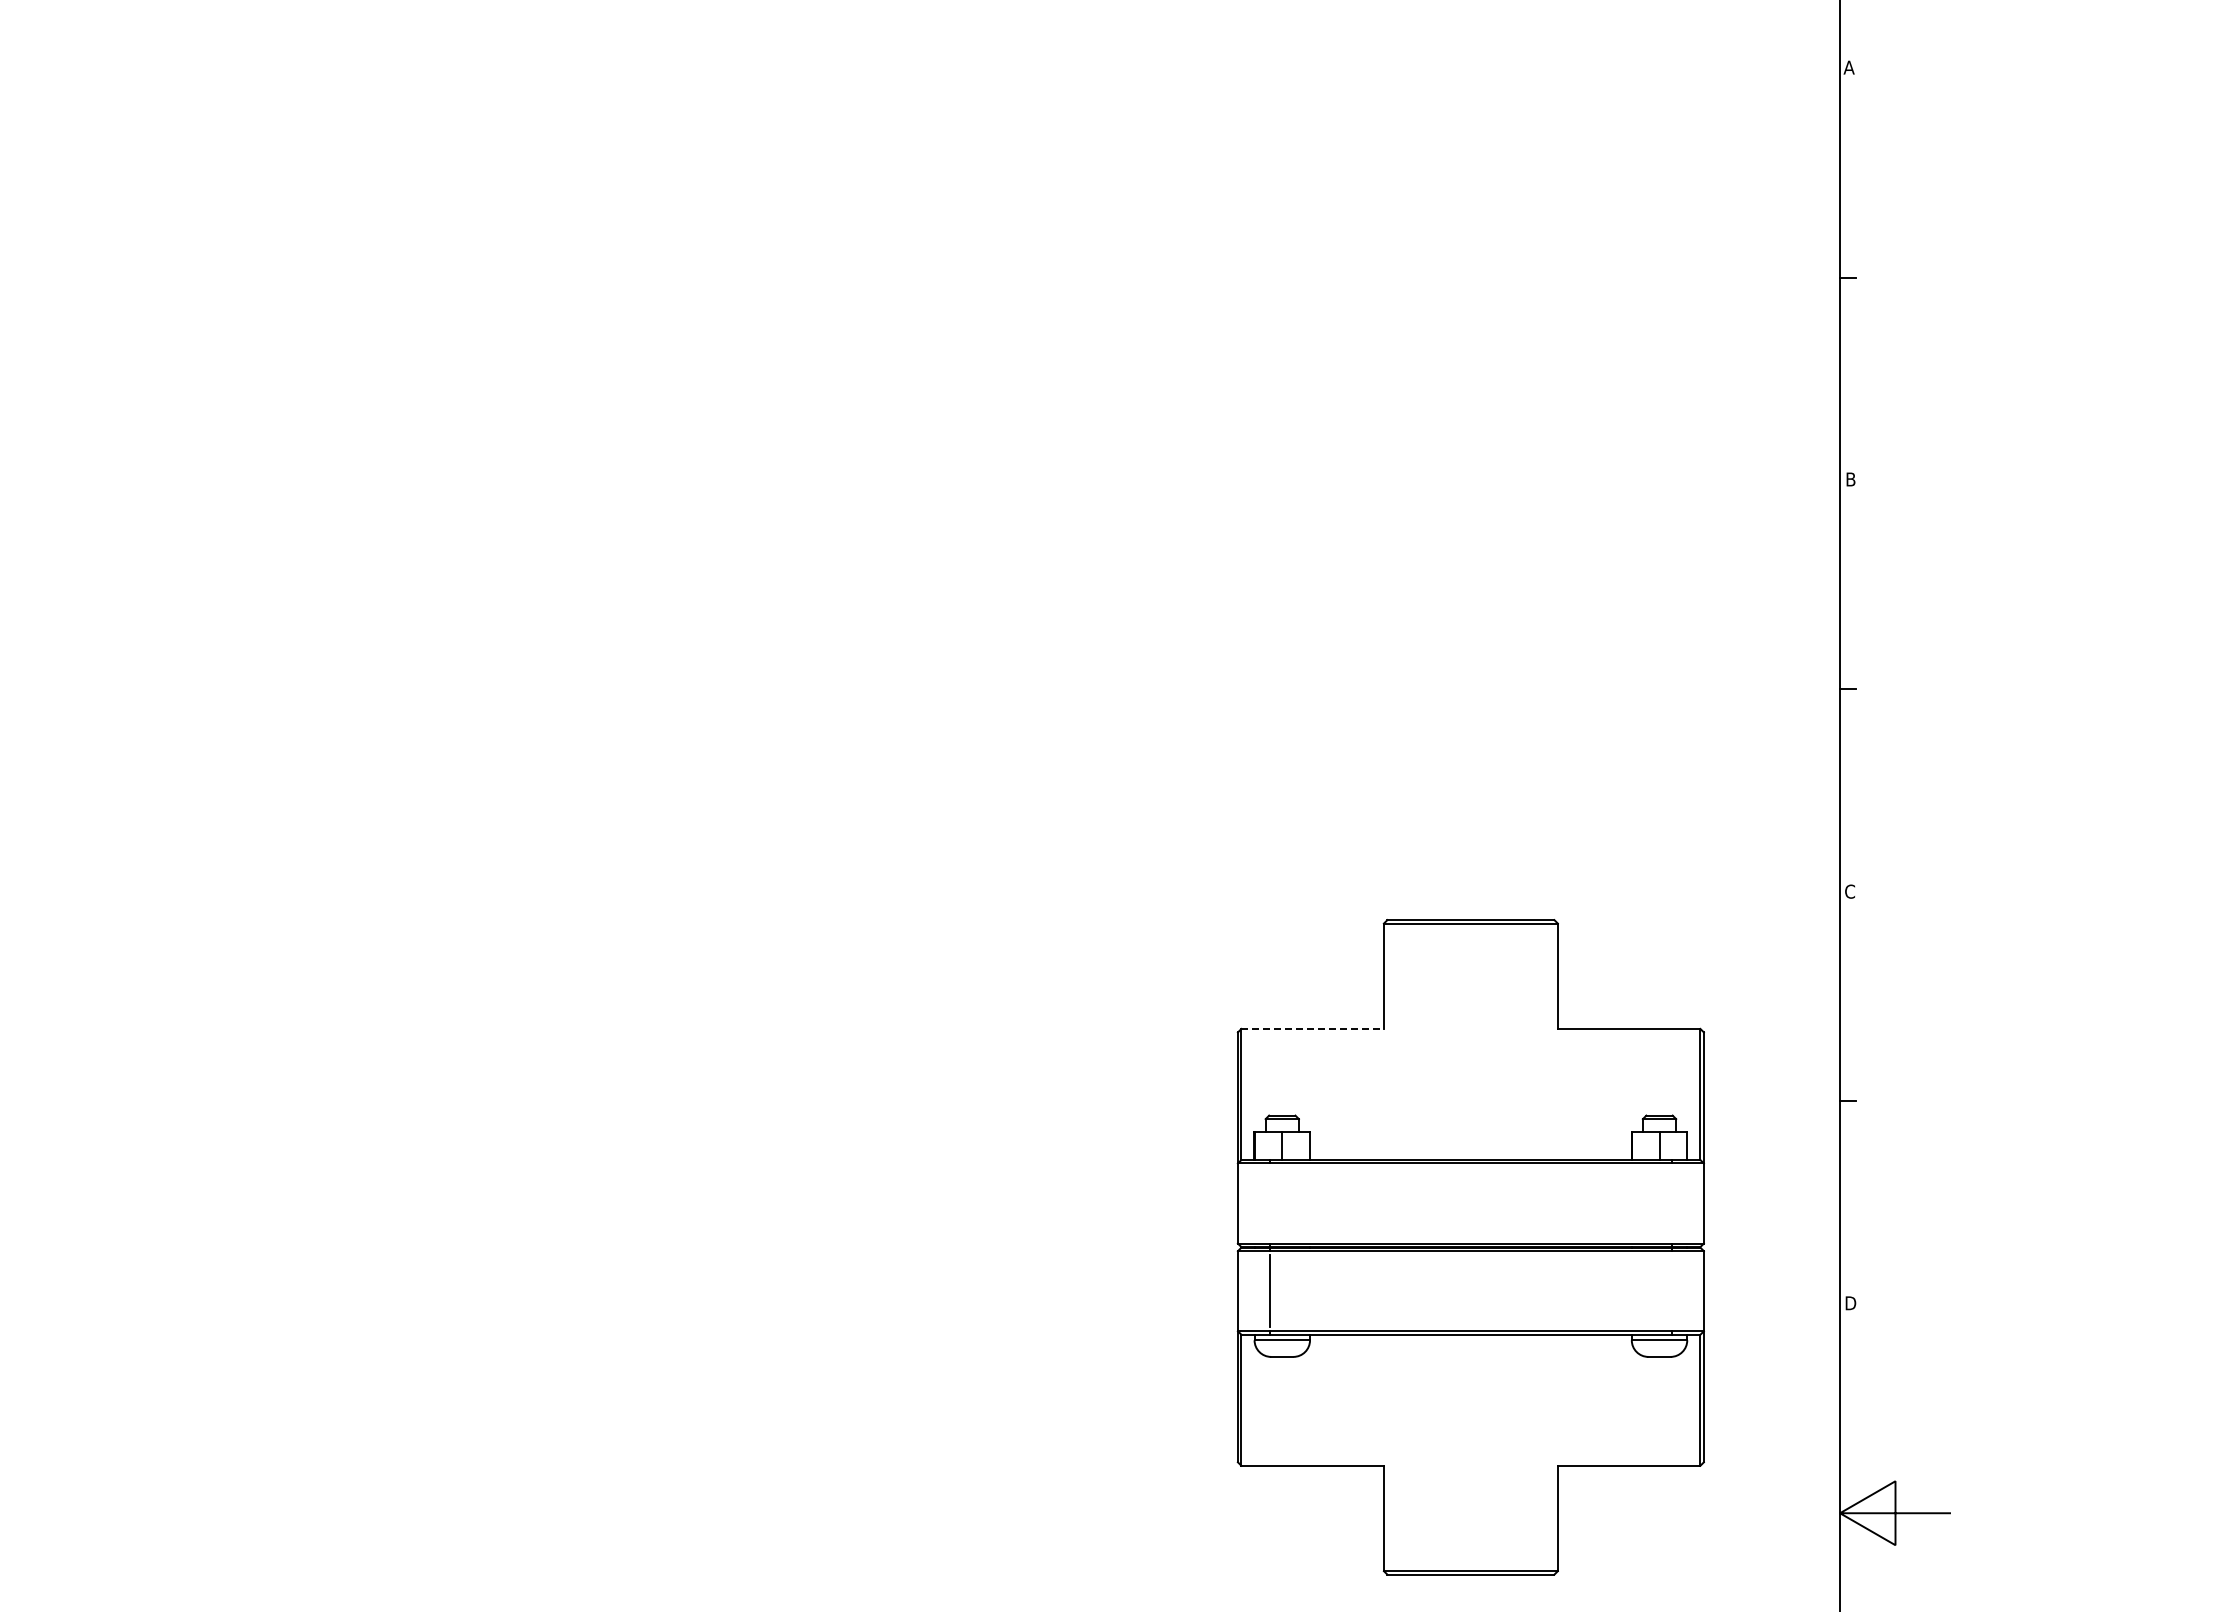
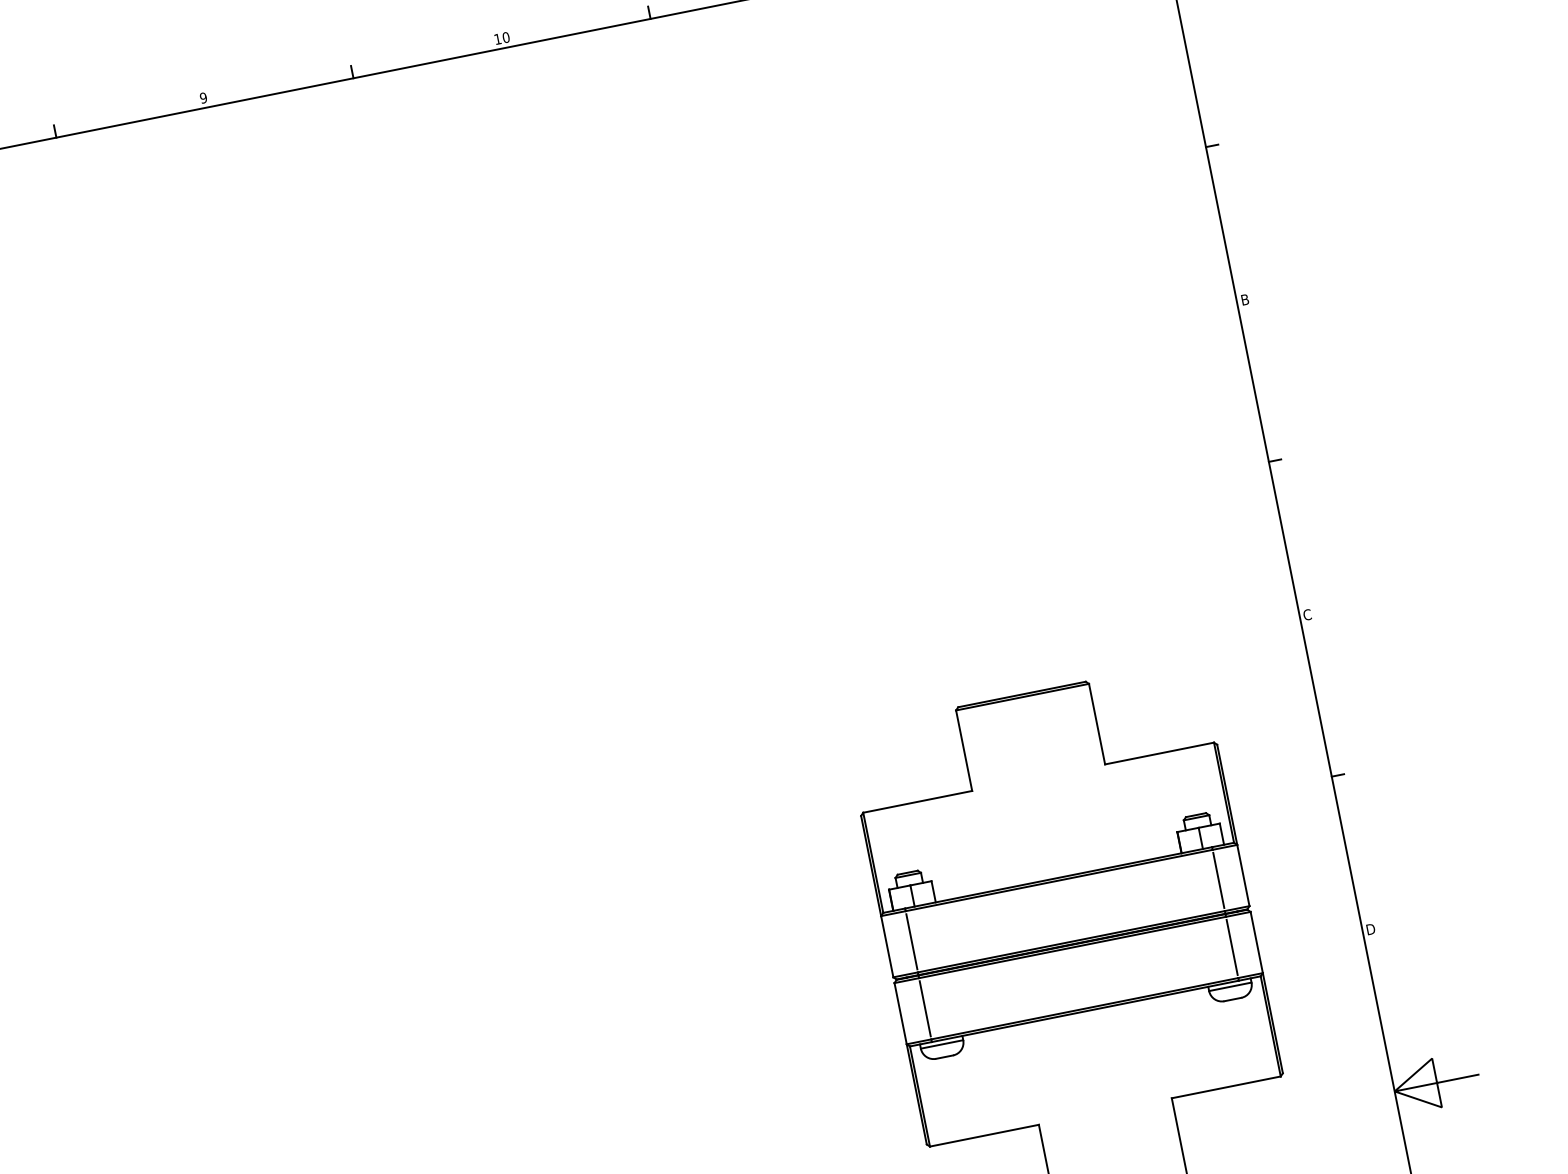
line: (1313, 1028) -> (918, 801), dashed -> solid
line: (1270, 1203) -> (912, 941), added
line: (1671, 1203) -> (1218, 880), added
line: (1671, 1291) -> (1232, 947), added

